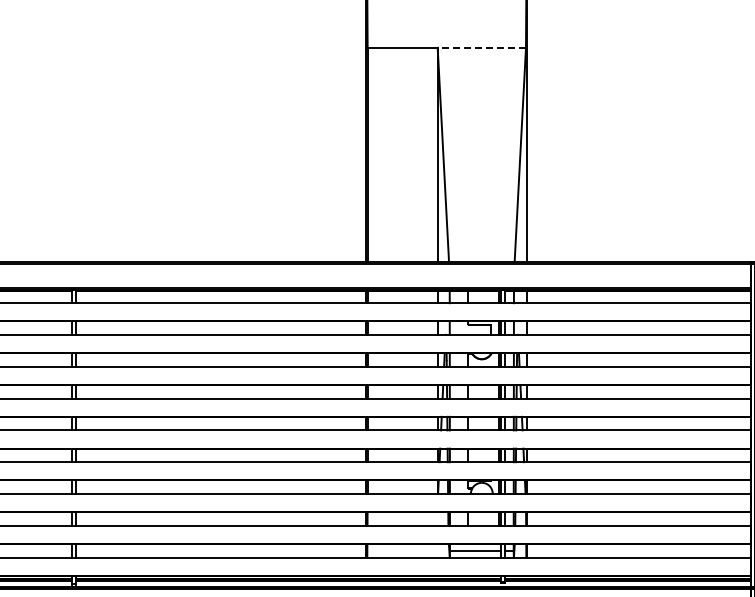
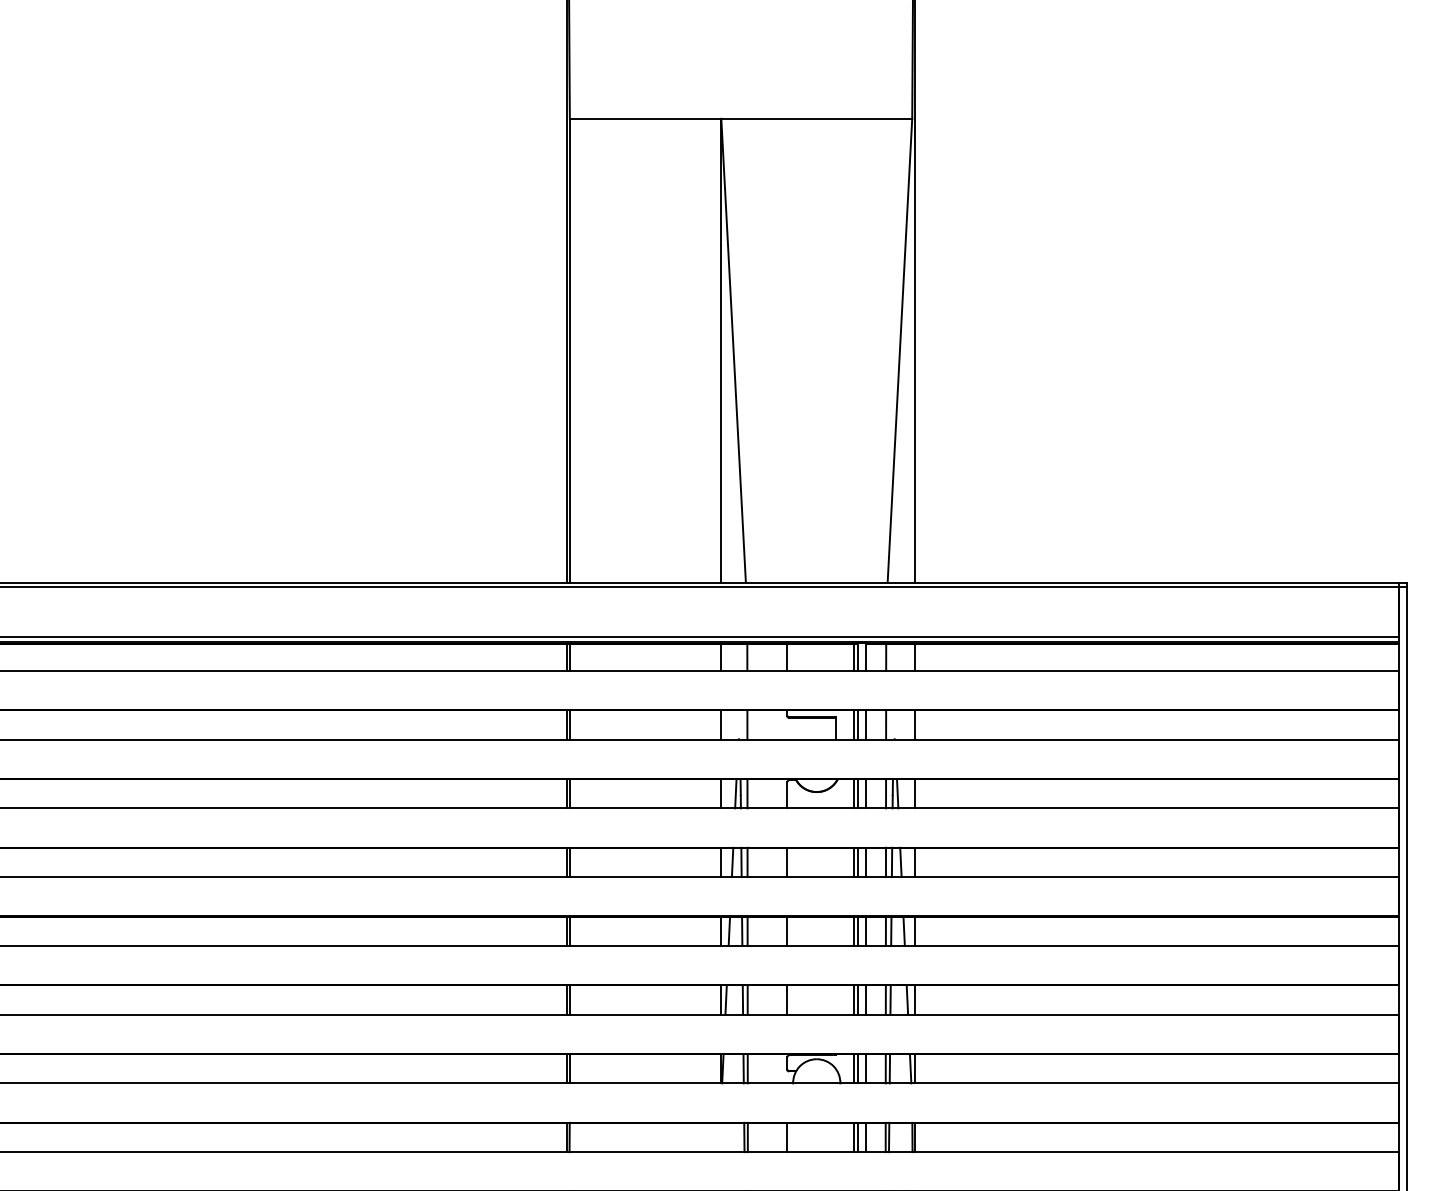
line: (481, 47) -> (816, 118), dashed -> solid

